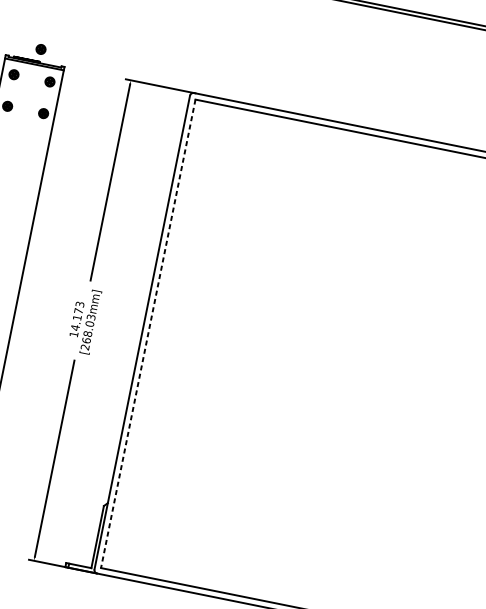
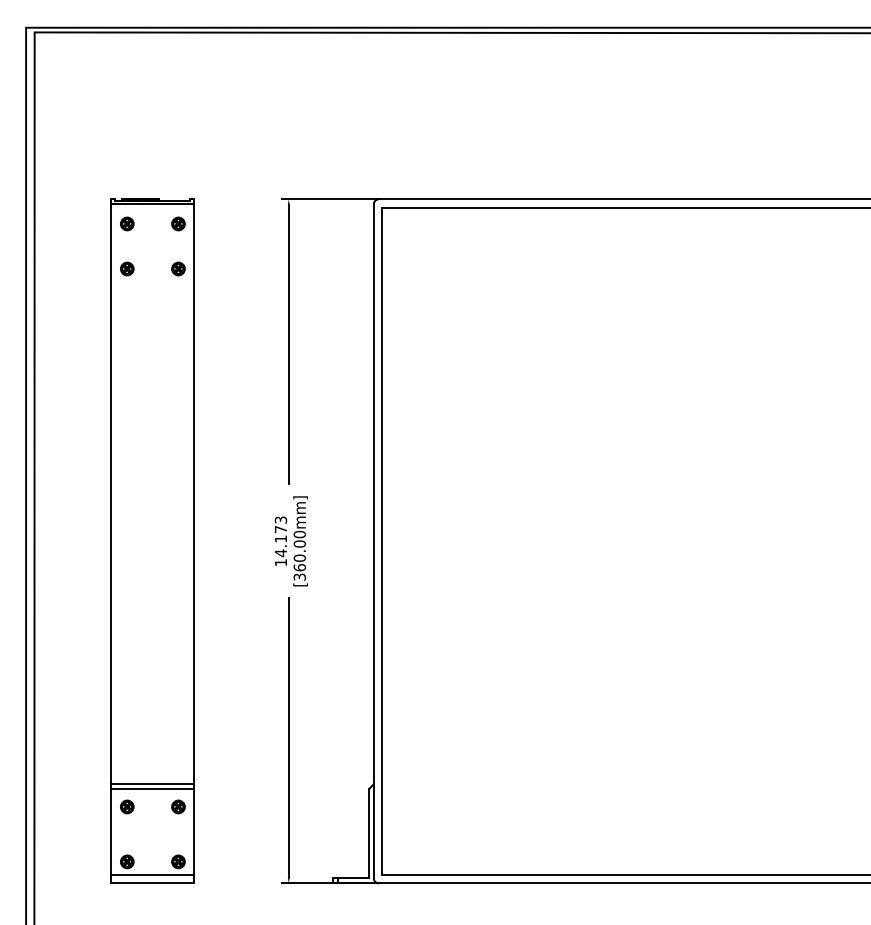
part: (41, 49) -> (157, 181), removed
text: (88, 332) -> (299, 555), [268.03mm] -> [360.00mm]
line: (148, 333) -> (382, 541), dashed -> solid

